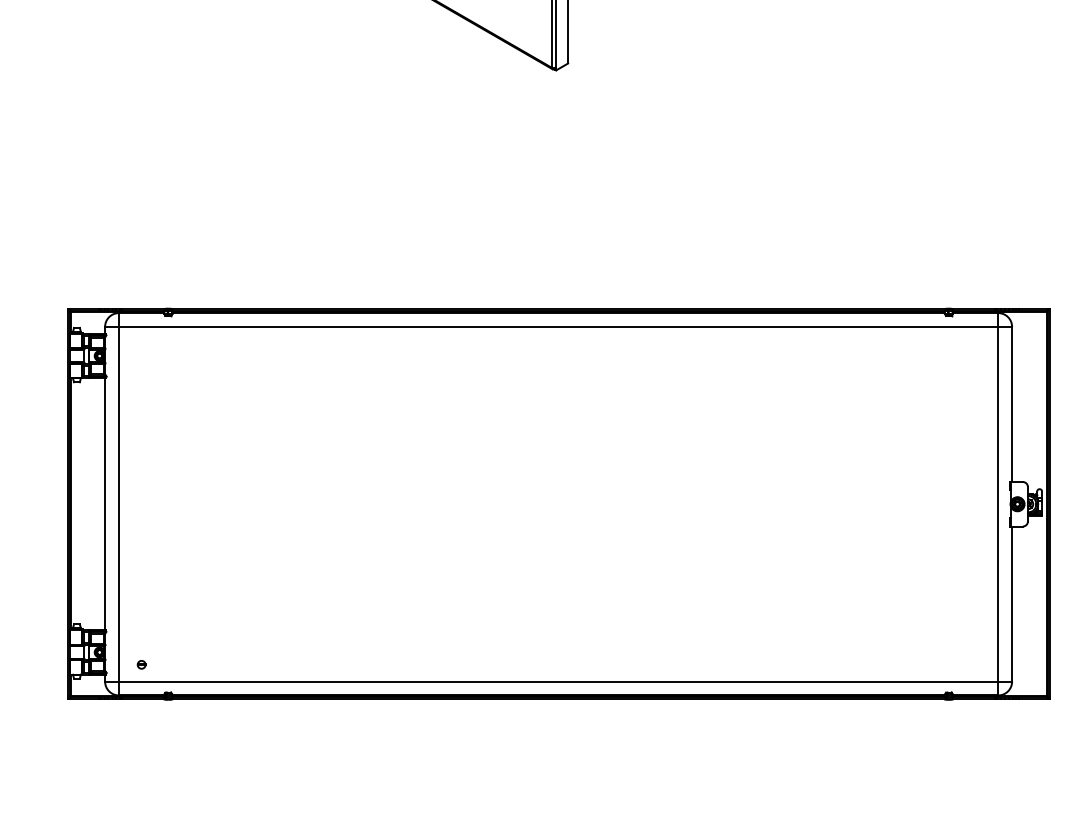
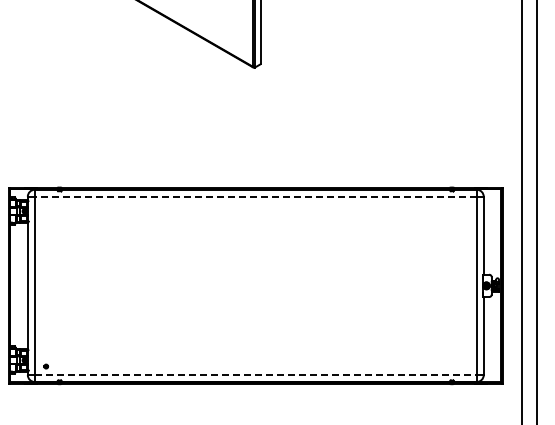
line: (558, 326) -> (255, 196), solid -> dashed
line: (560, 682) -> (256, 375), solid -> dashed

